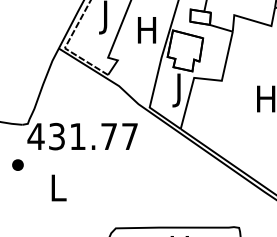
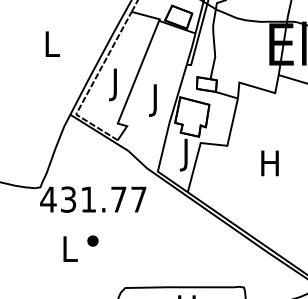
text: (146, 33) -> (154, 100), H -> J
part: (17, 164) -> (92, 240), moved

